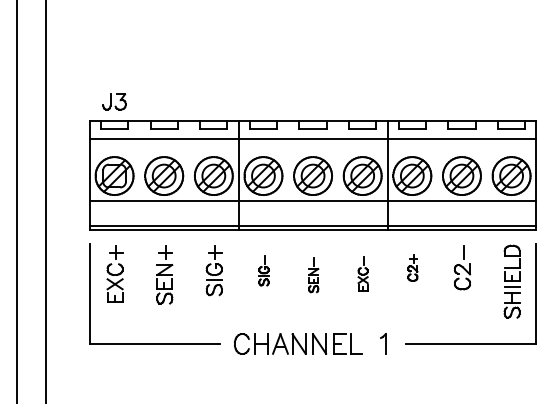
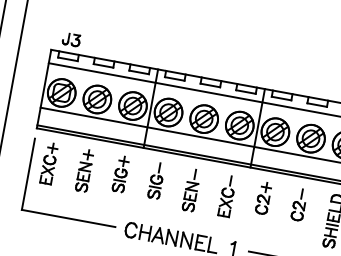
part: (412, 267) -> (263, 197), size x1.67
part: (263, 270) -> (156, 180), size x1.67
part: (362, 273) -> (226, 195), size x1.67
part: (313, 274) -> (191, 189), size x1.67

